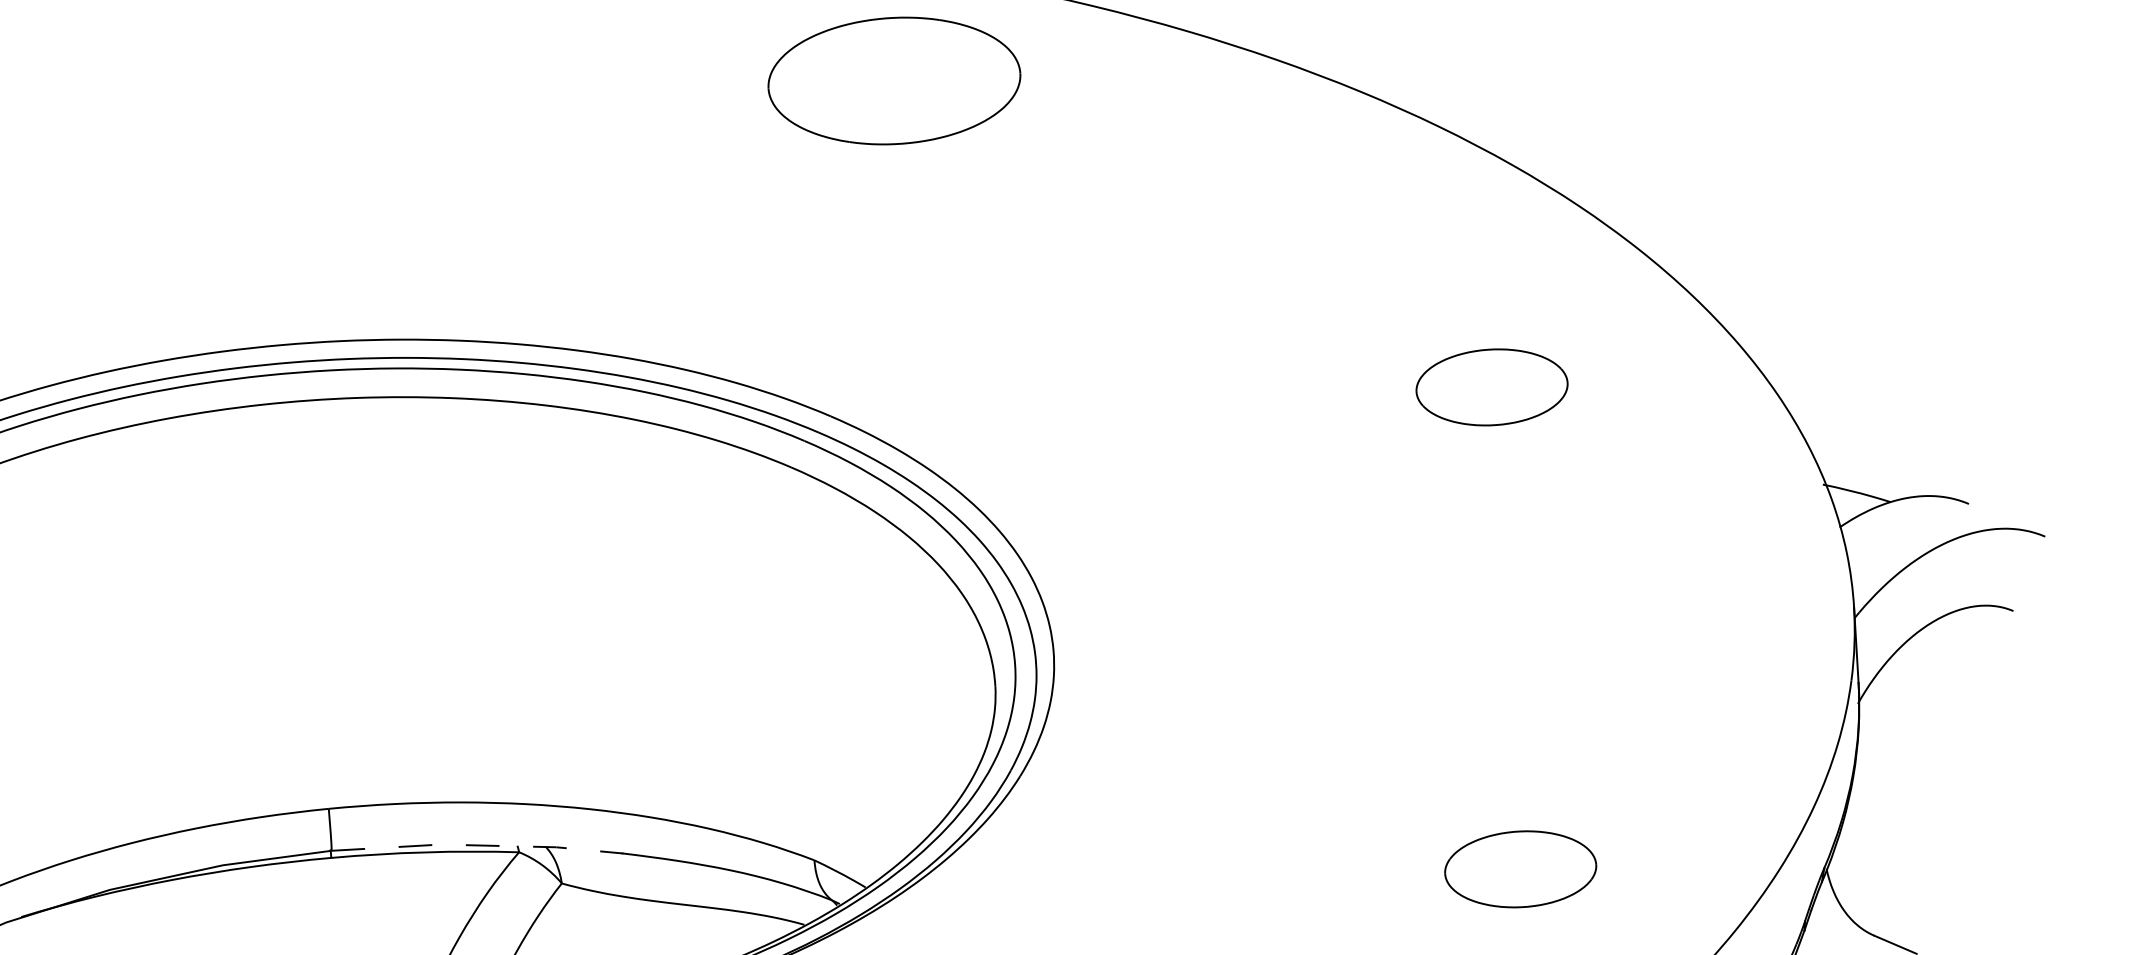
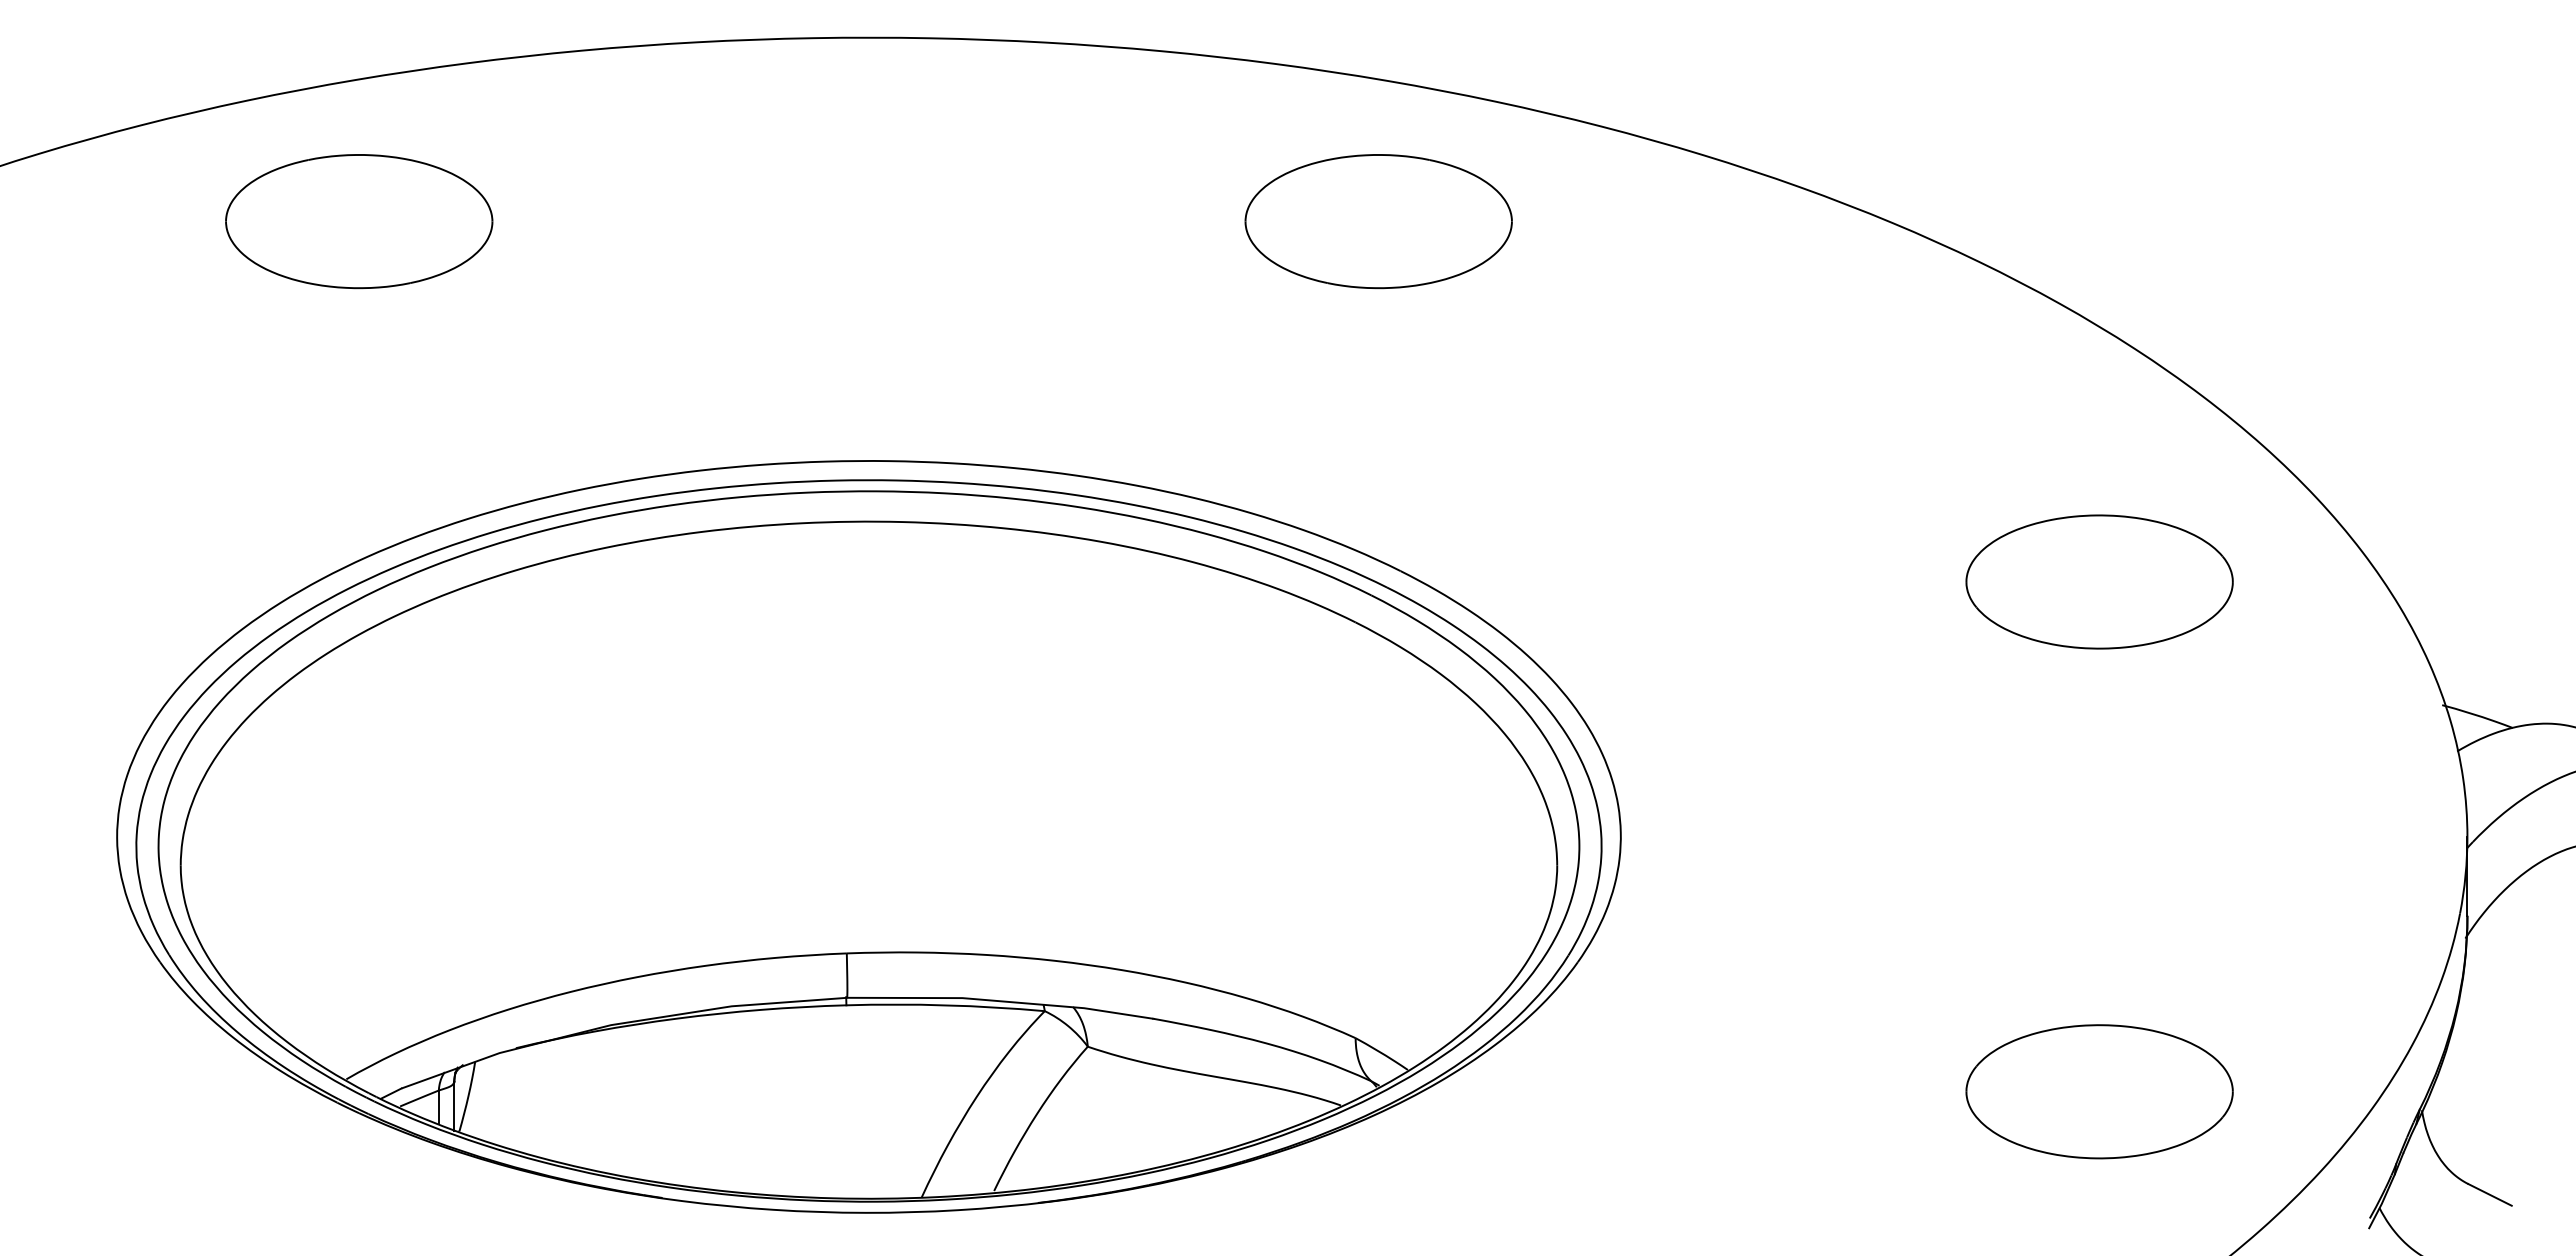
part: (894, 80) -> (1378, 221), moved
part: (1491, 386) -> (2099, 581), size x1.67
line: (477, 845) -> (1001, 1001), dashed -> solid
part: (1520, 869) -> (2099, 1091), size x1.67

